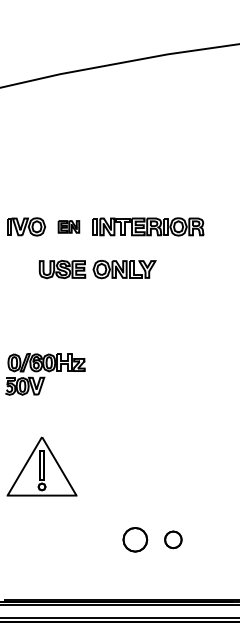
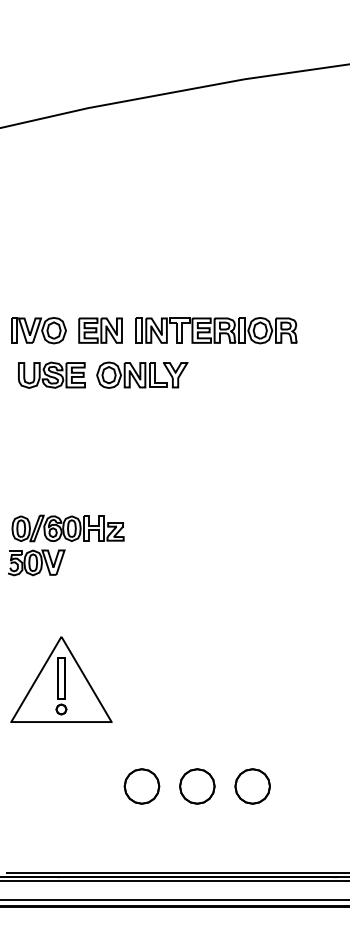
part: (68, 226) -> (99, 330), size x1.43
part: (97, 269) -> (102, 375), moved
part: (97, 539) -> (142, 786), added
part: (173, 539) -> (252, 786), size x1.43

